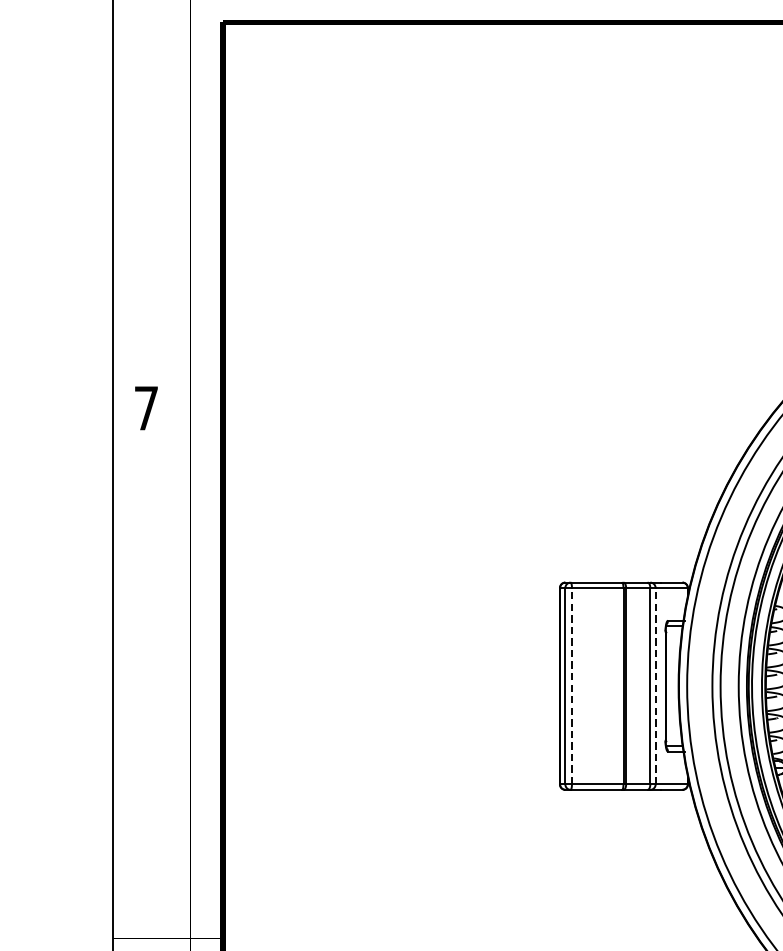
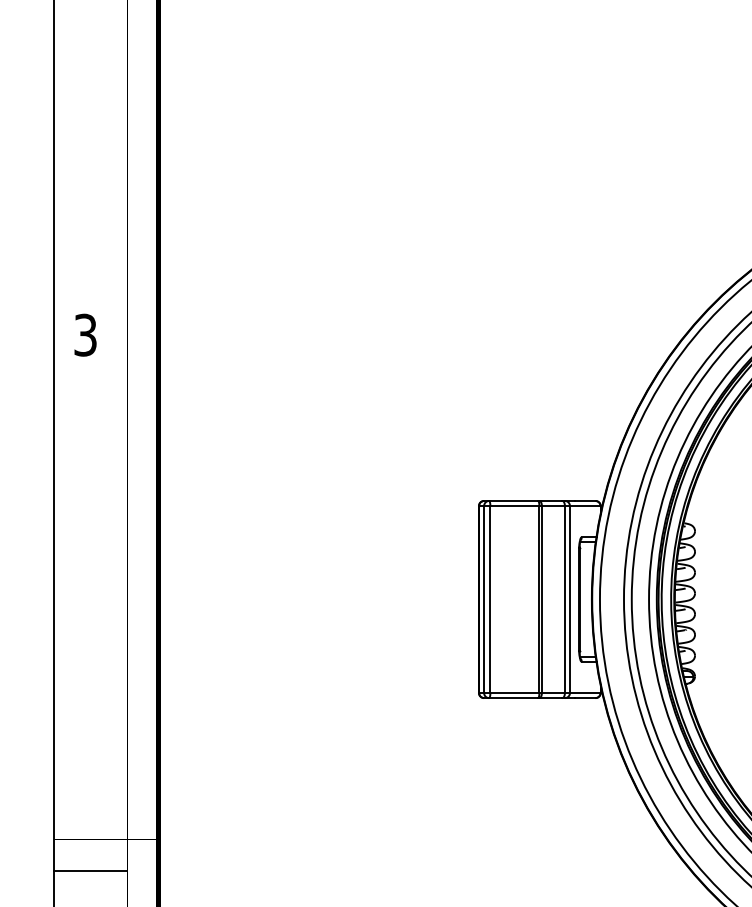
text: (146, 407) -> (85, 334), 7 -> 3
line: (572, 686) -> (490, 599), dashed -> solid
line: (655, 686) -> (569, 599), dashed -> solid

